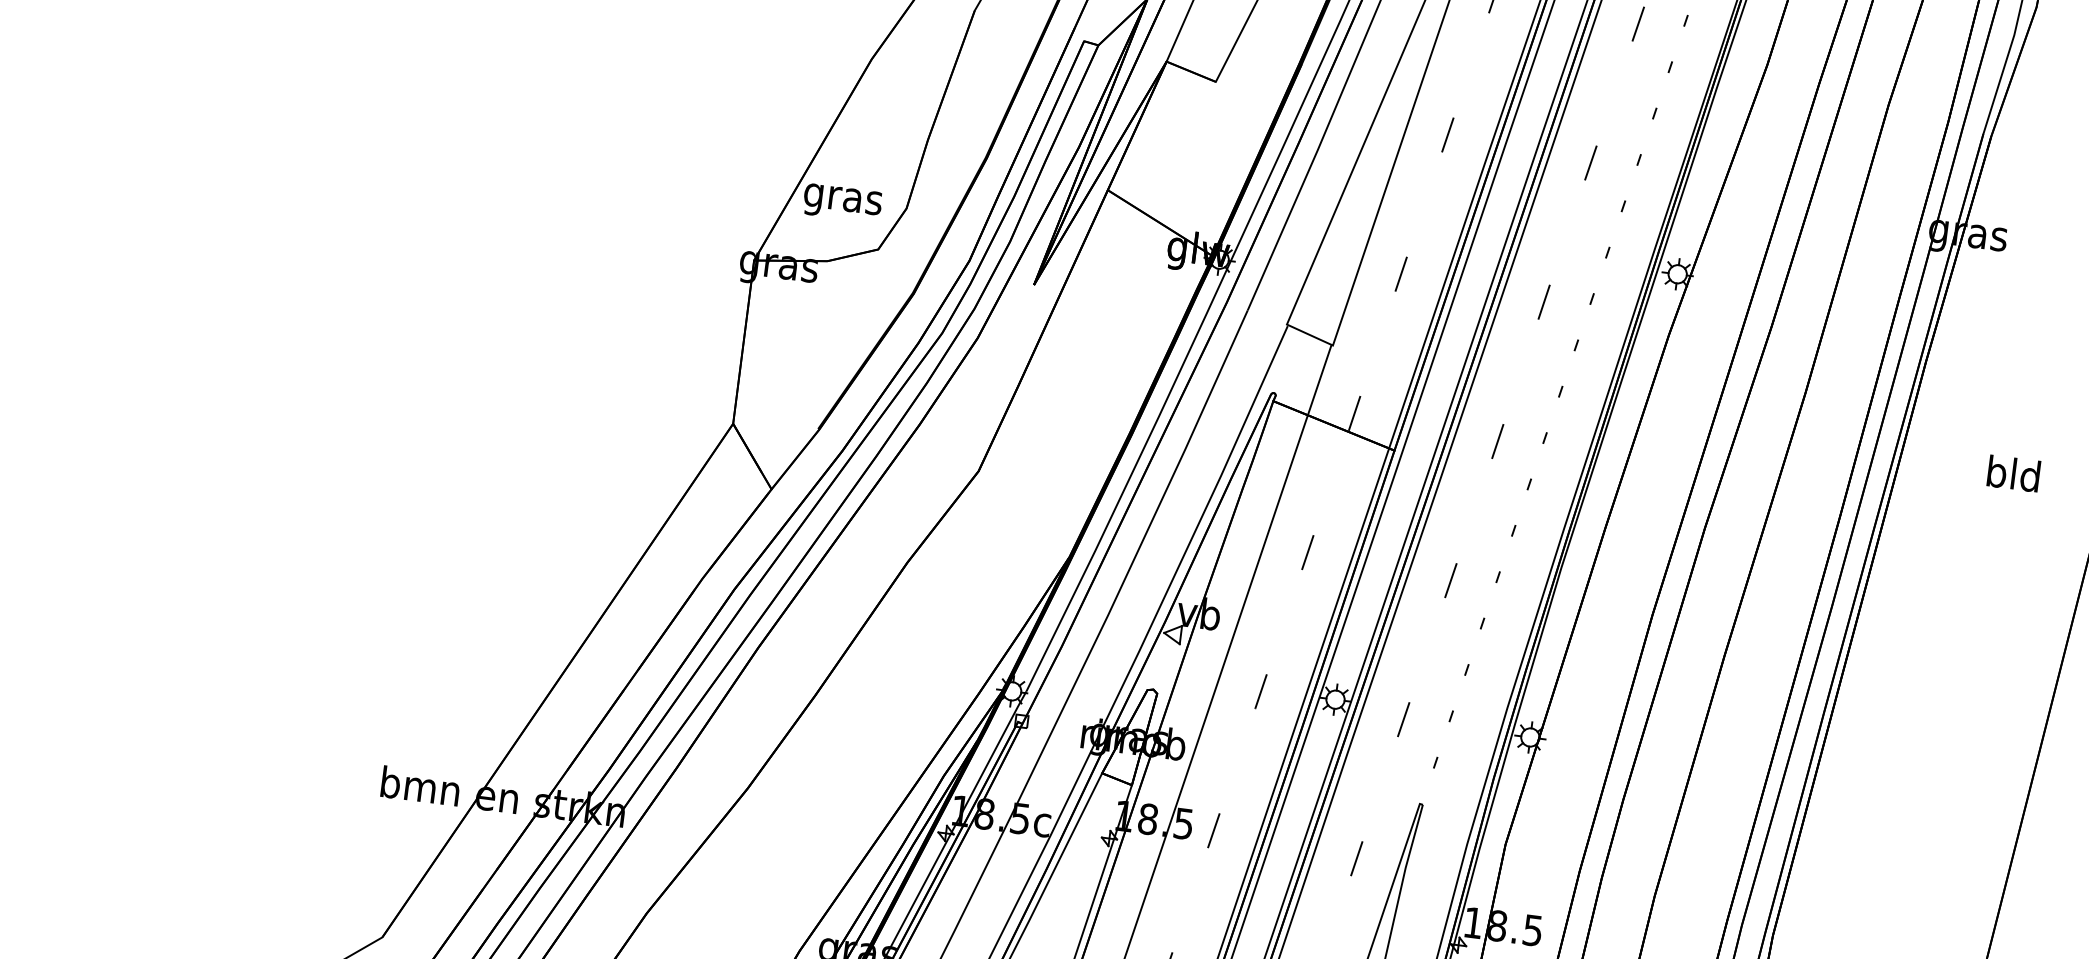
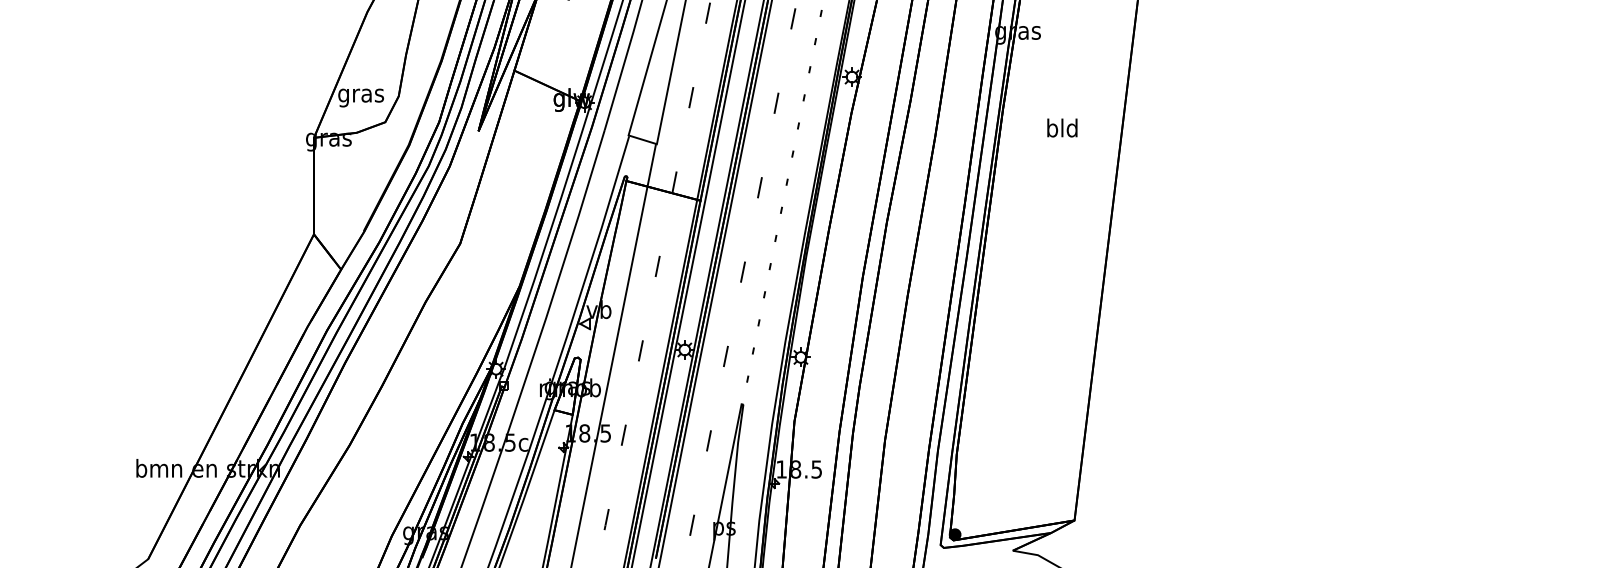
text: (2014, 472) -> (1062, 127), moved

